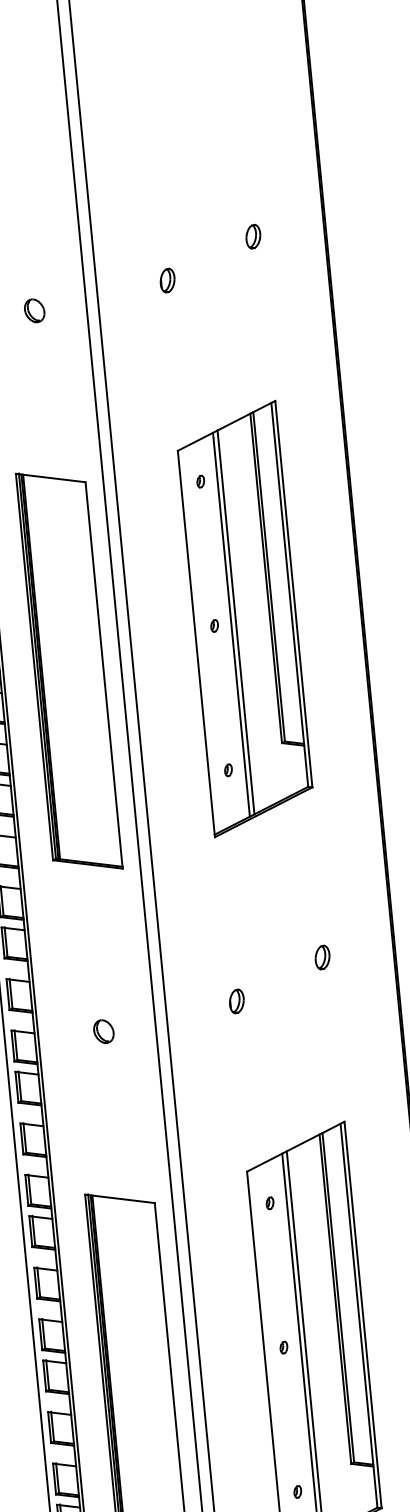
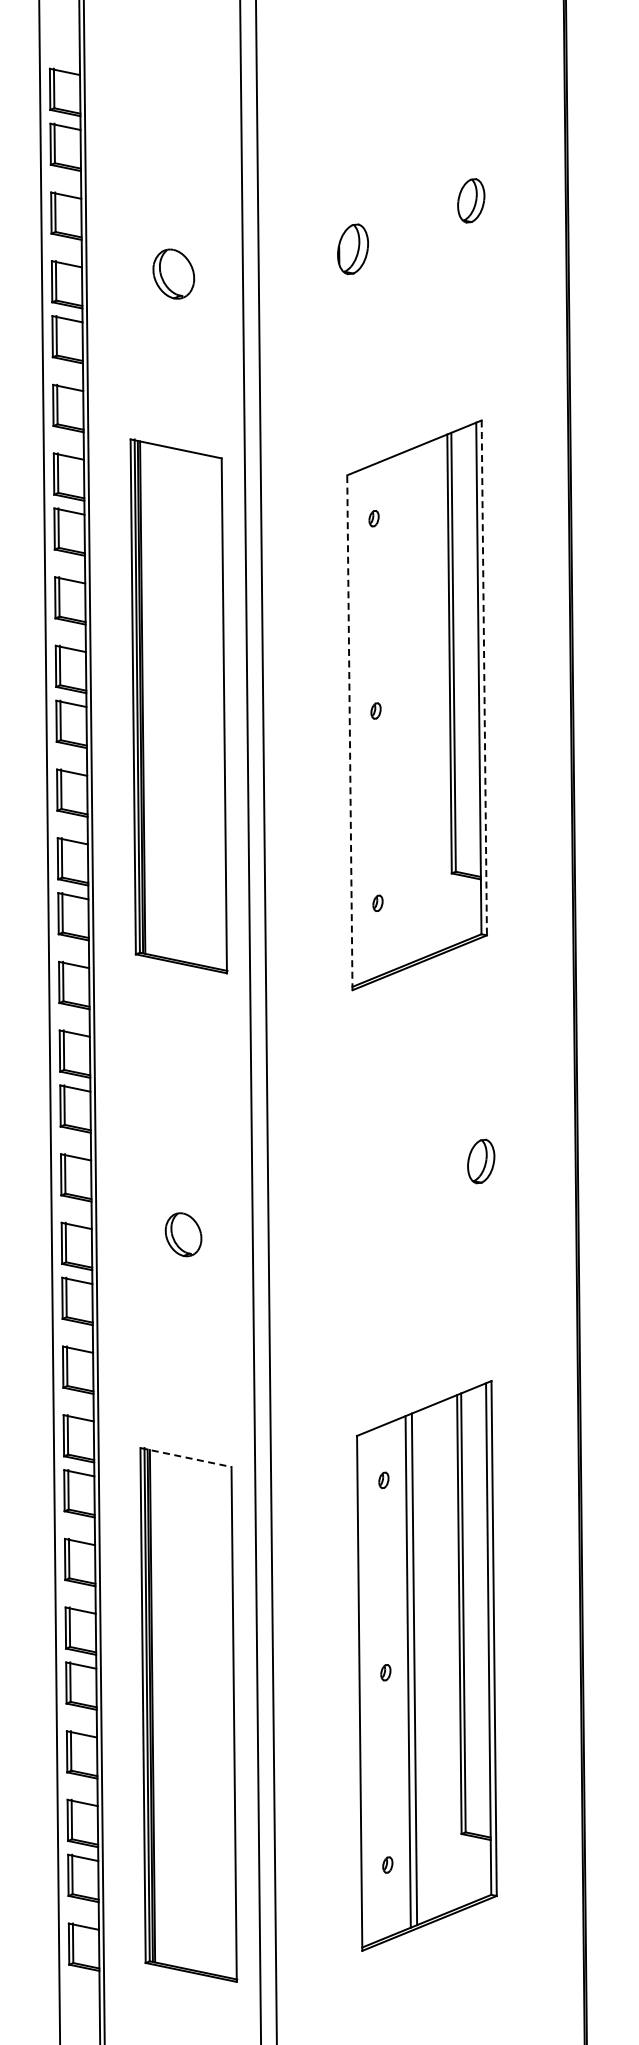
part: (253, 236) -> (471, 200), size x1.4
part: (167, 280) -> (352, 248), size x1.6
part: (34, 310) -> (173, 273), size x1.6
line: (294, 594) -> (484, 678), solid -> dashed
line: (235, 622) -> (404, 708), removed
line: (230, 624) -> (397, 711), removed
line: (196, 643) -> (349, 732), solid -> dashed
part: (69, 671) -> (178, 706), moved
part: (322, 957) -> (480, 1161), size x1.4
part: (236, 1001) -> (362, 1209), removed
part: (103, 1031) -> (183, 1234), size x1.4
line: (119, 1198) -> (185, 1457), solid -> dashed

